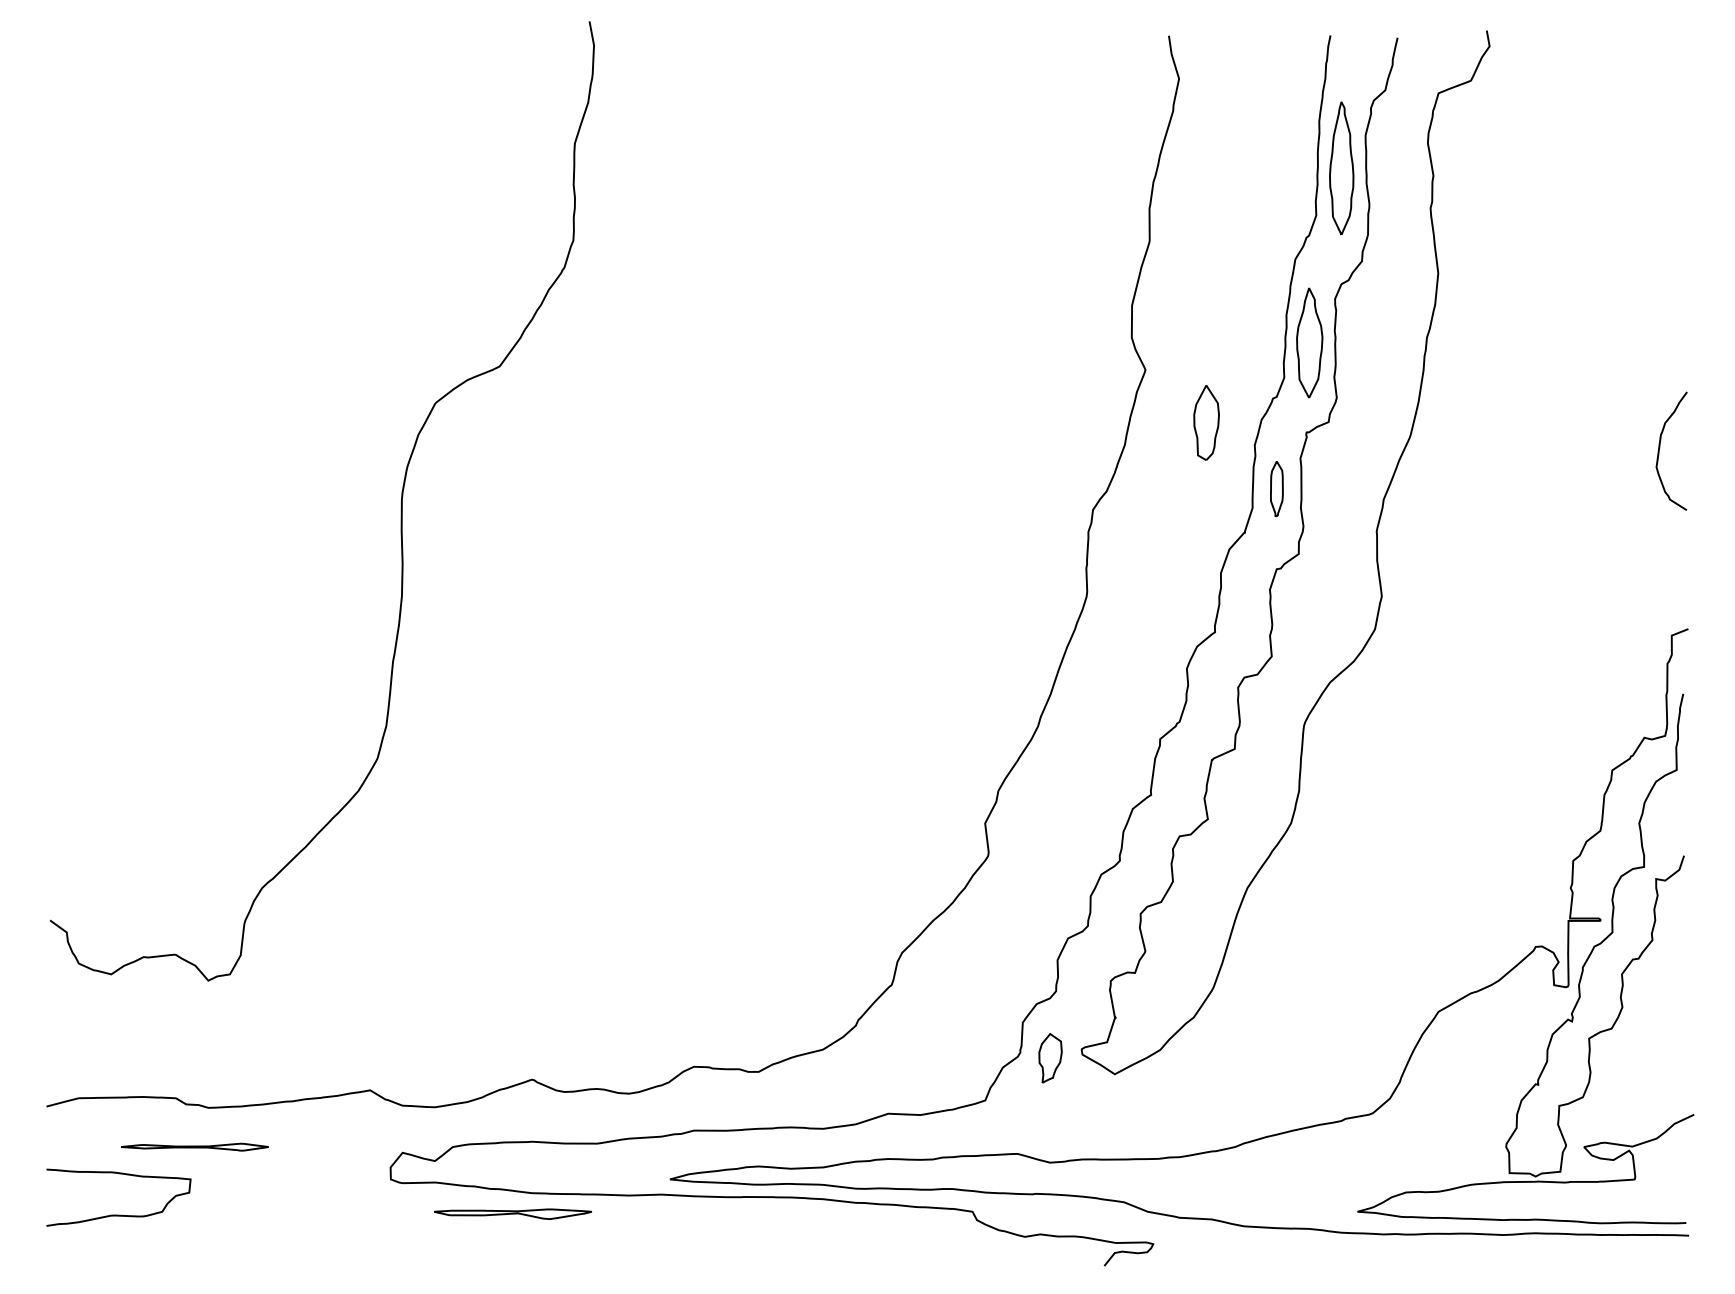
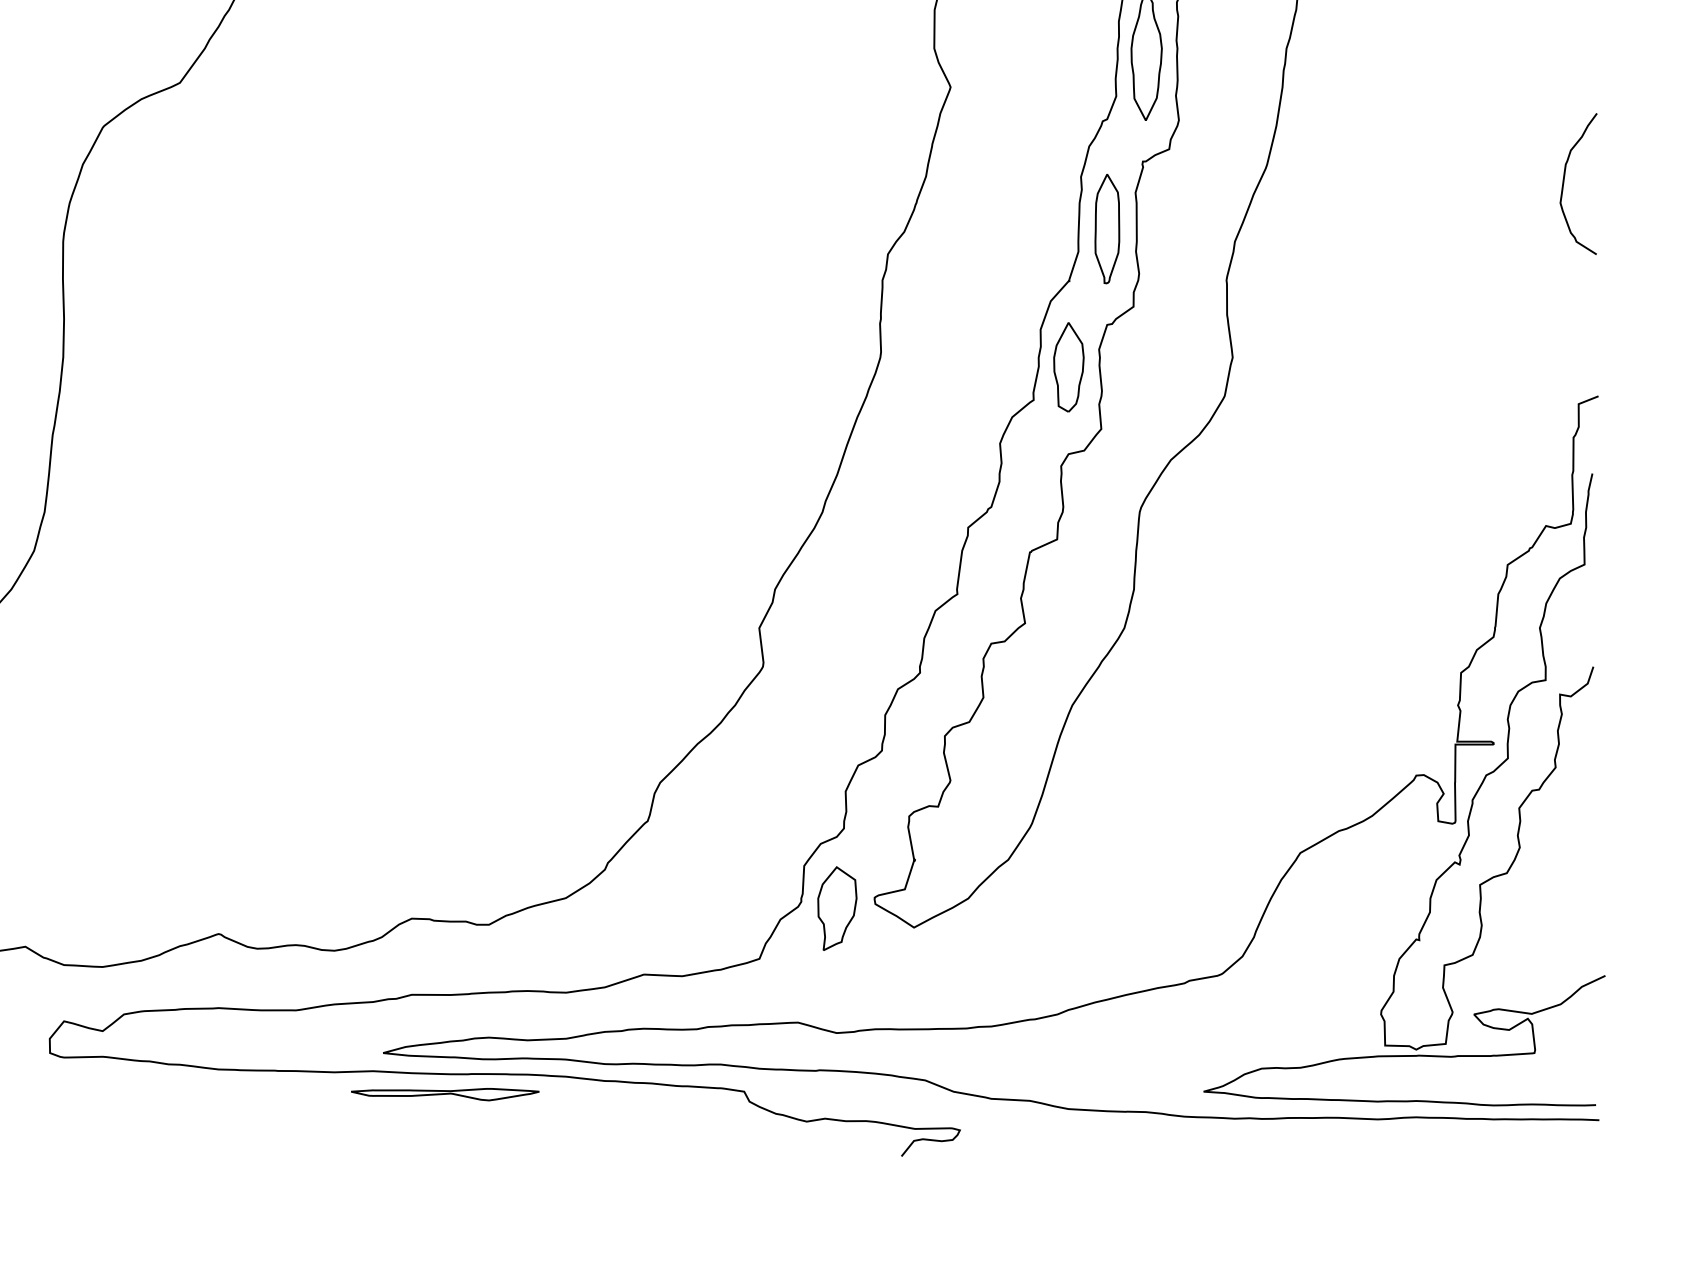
part: (1206, 422) -> (1068, 366), moved
part: (1276, 488) -> (1106, 228), size x1.67
part: (1050, 1057) -> (837, 907), size x1.43
part: (512, 1213) -> (444, 1093), moved

